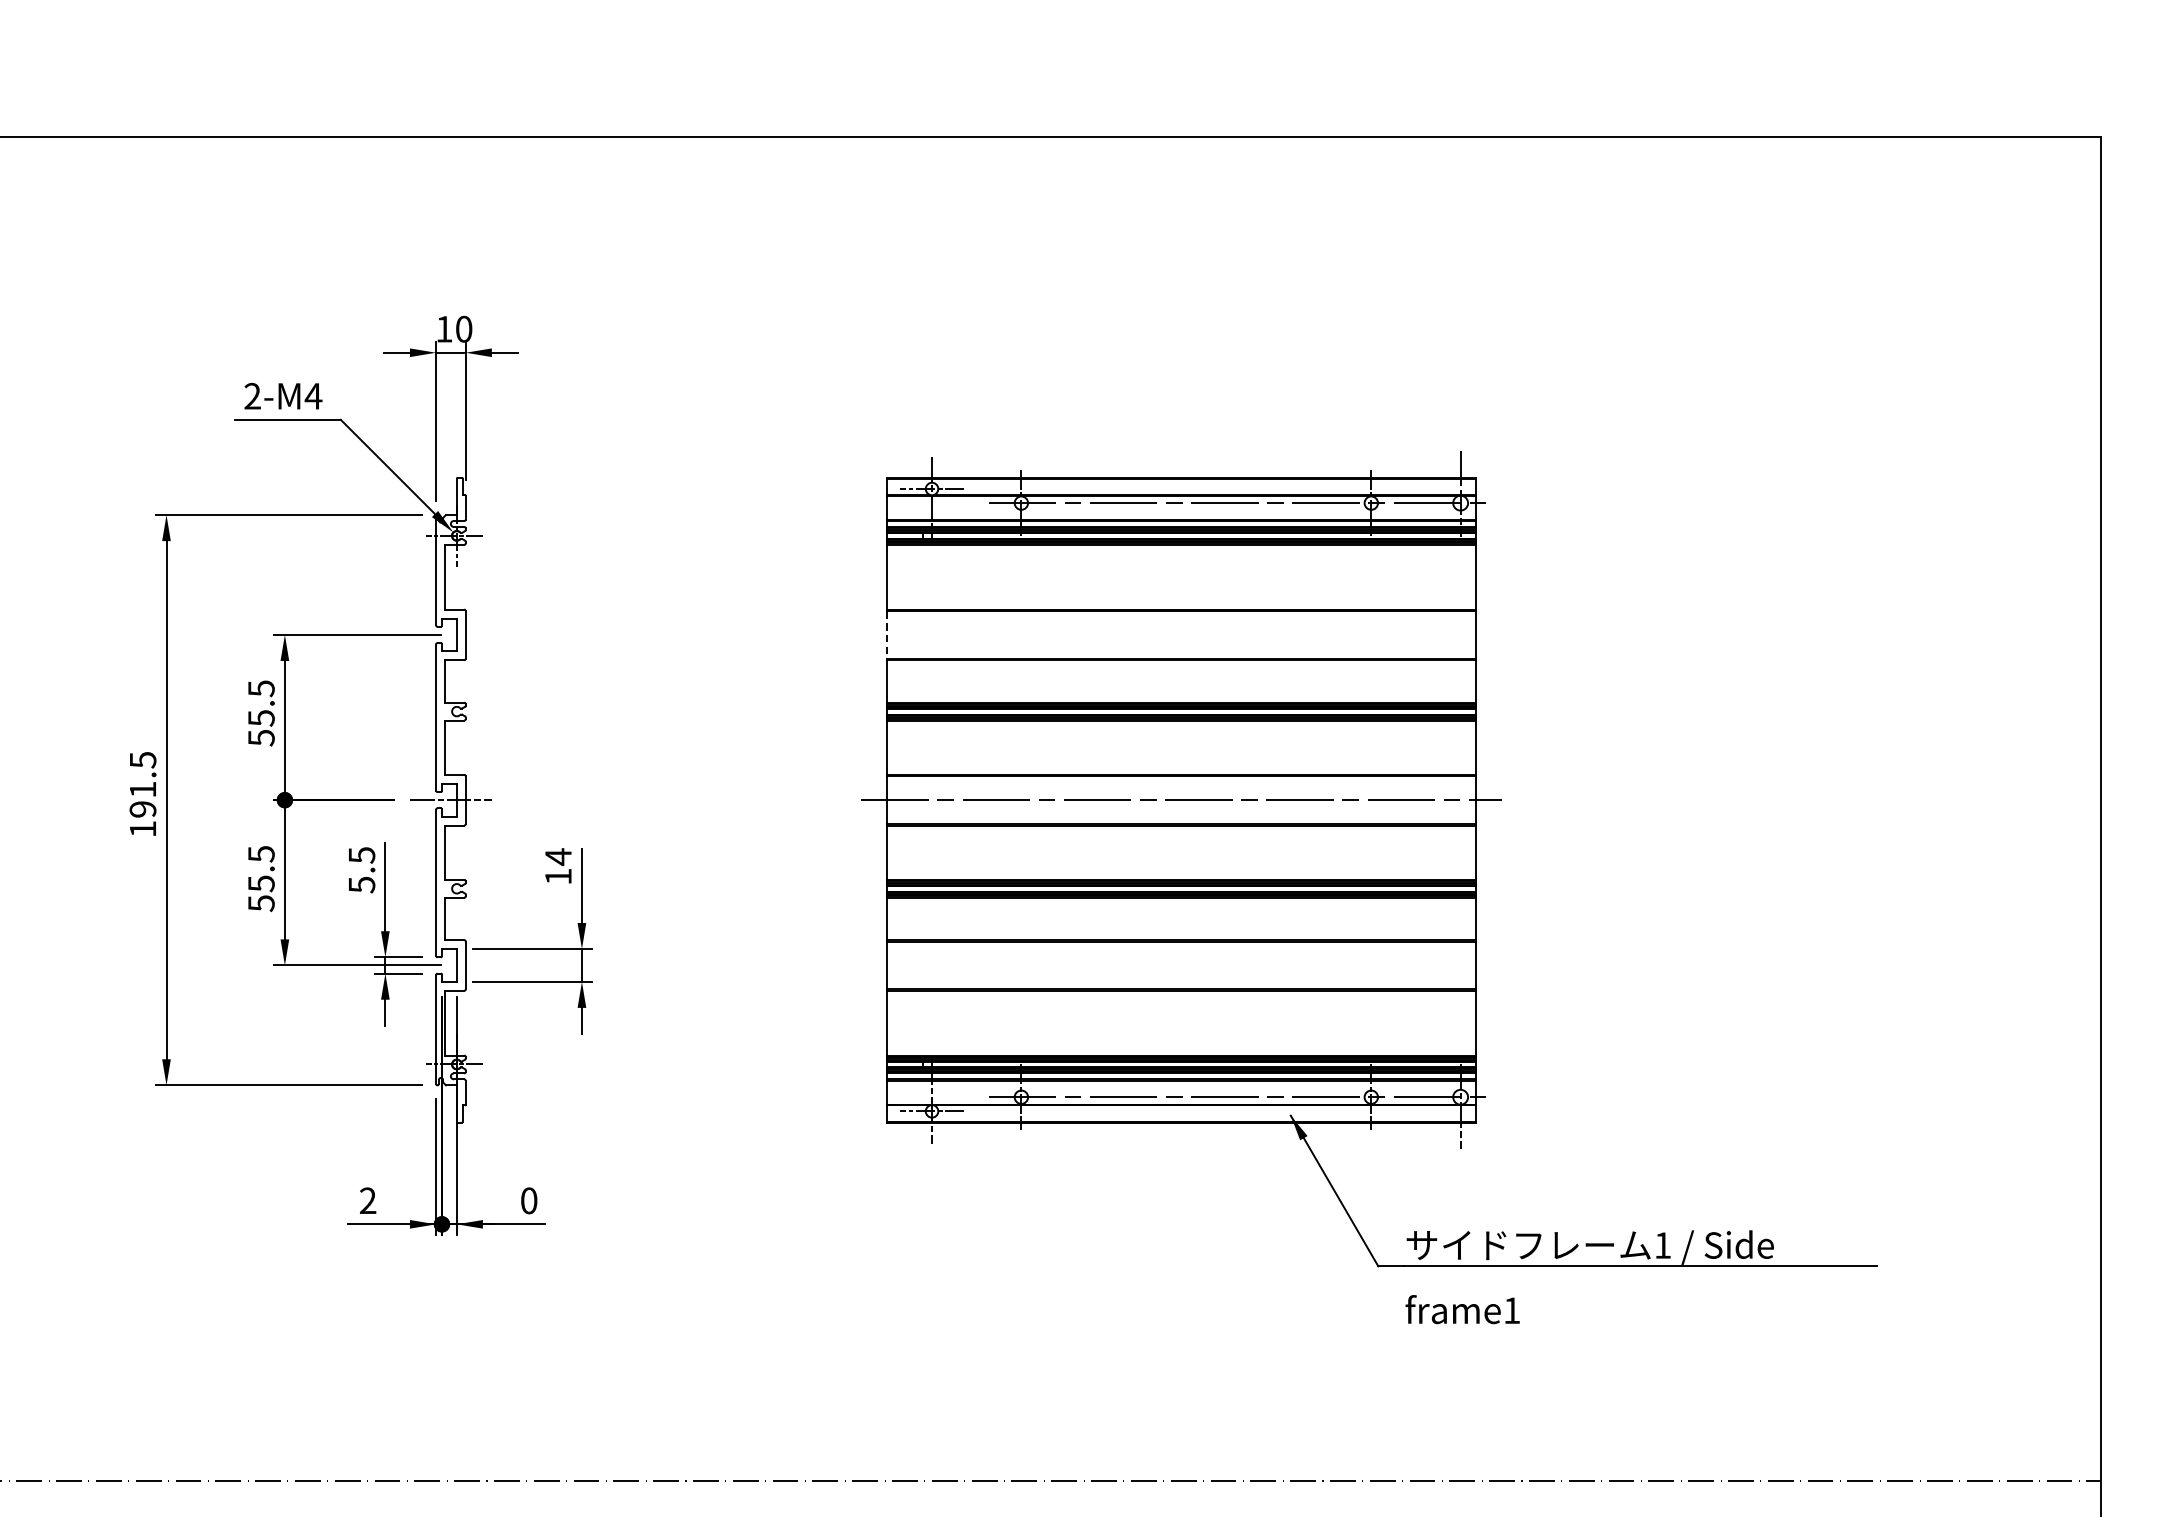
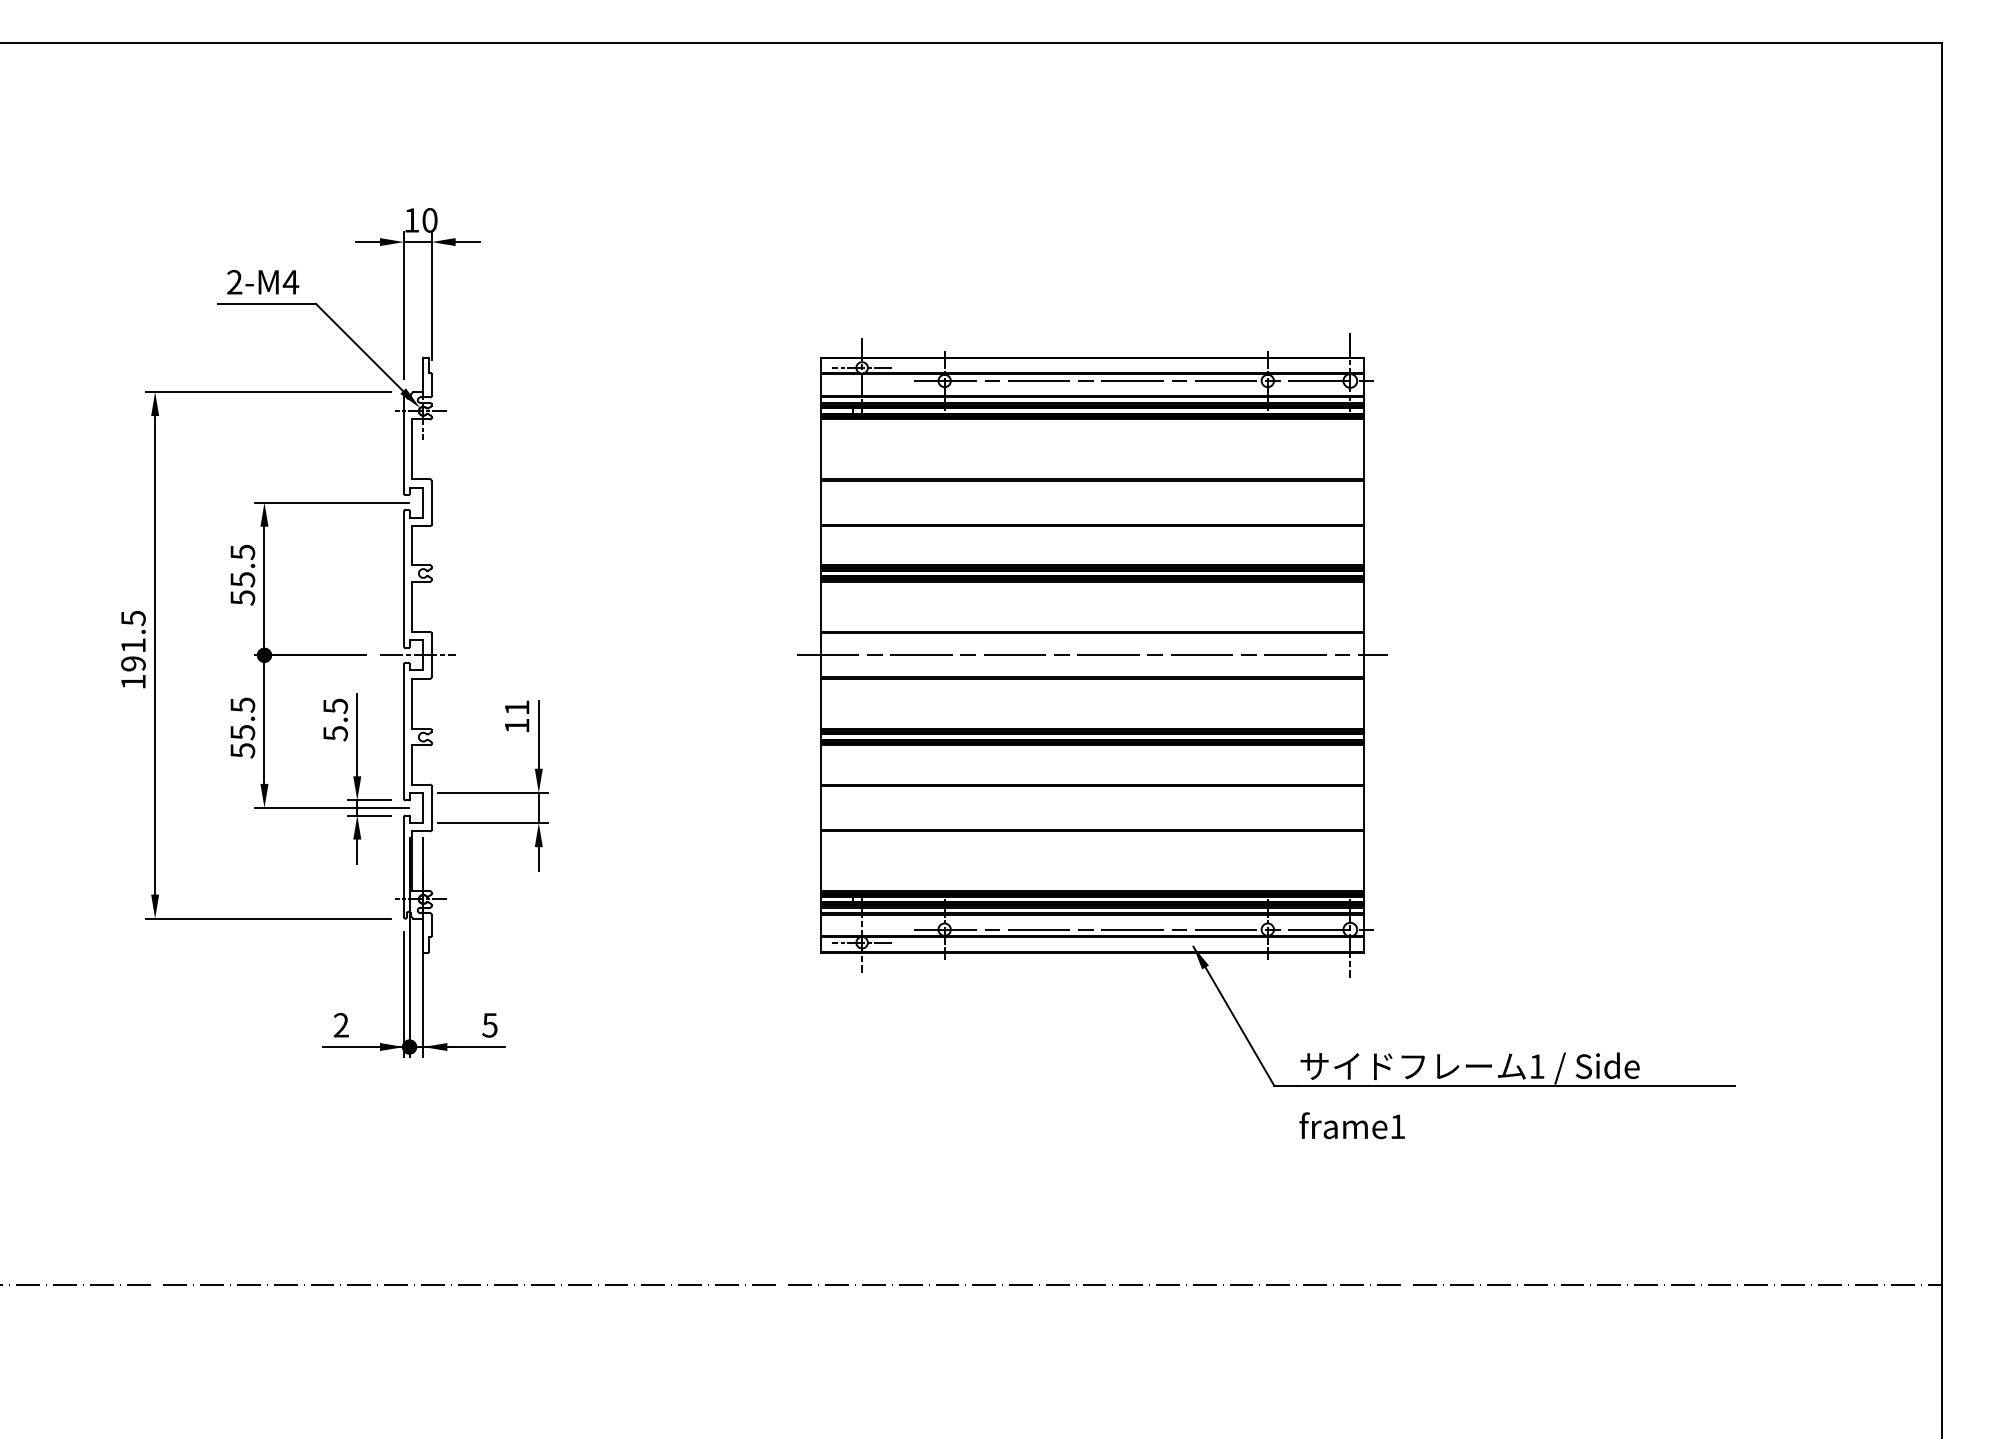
line: (886, 635) -> (820, 503), dashed -> solid
text: (558, 856) -> (517, 707), 14 -> 11
text: (528, 1201) -> (489, 1025), 0 -> 5

